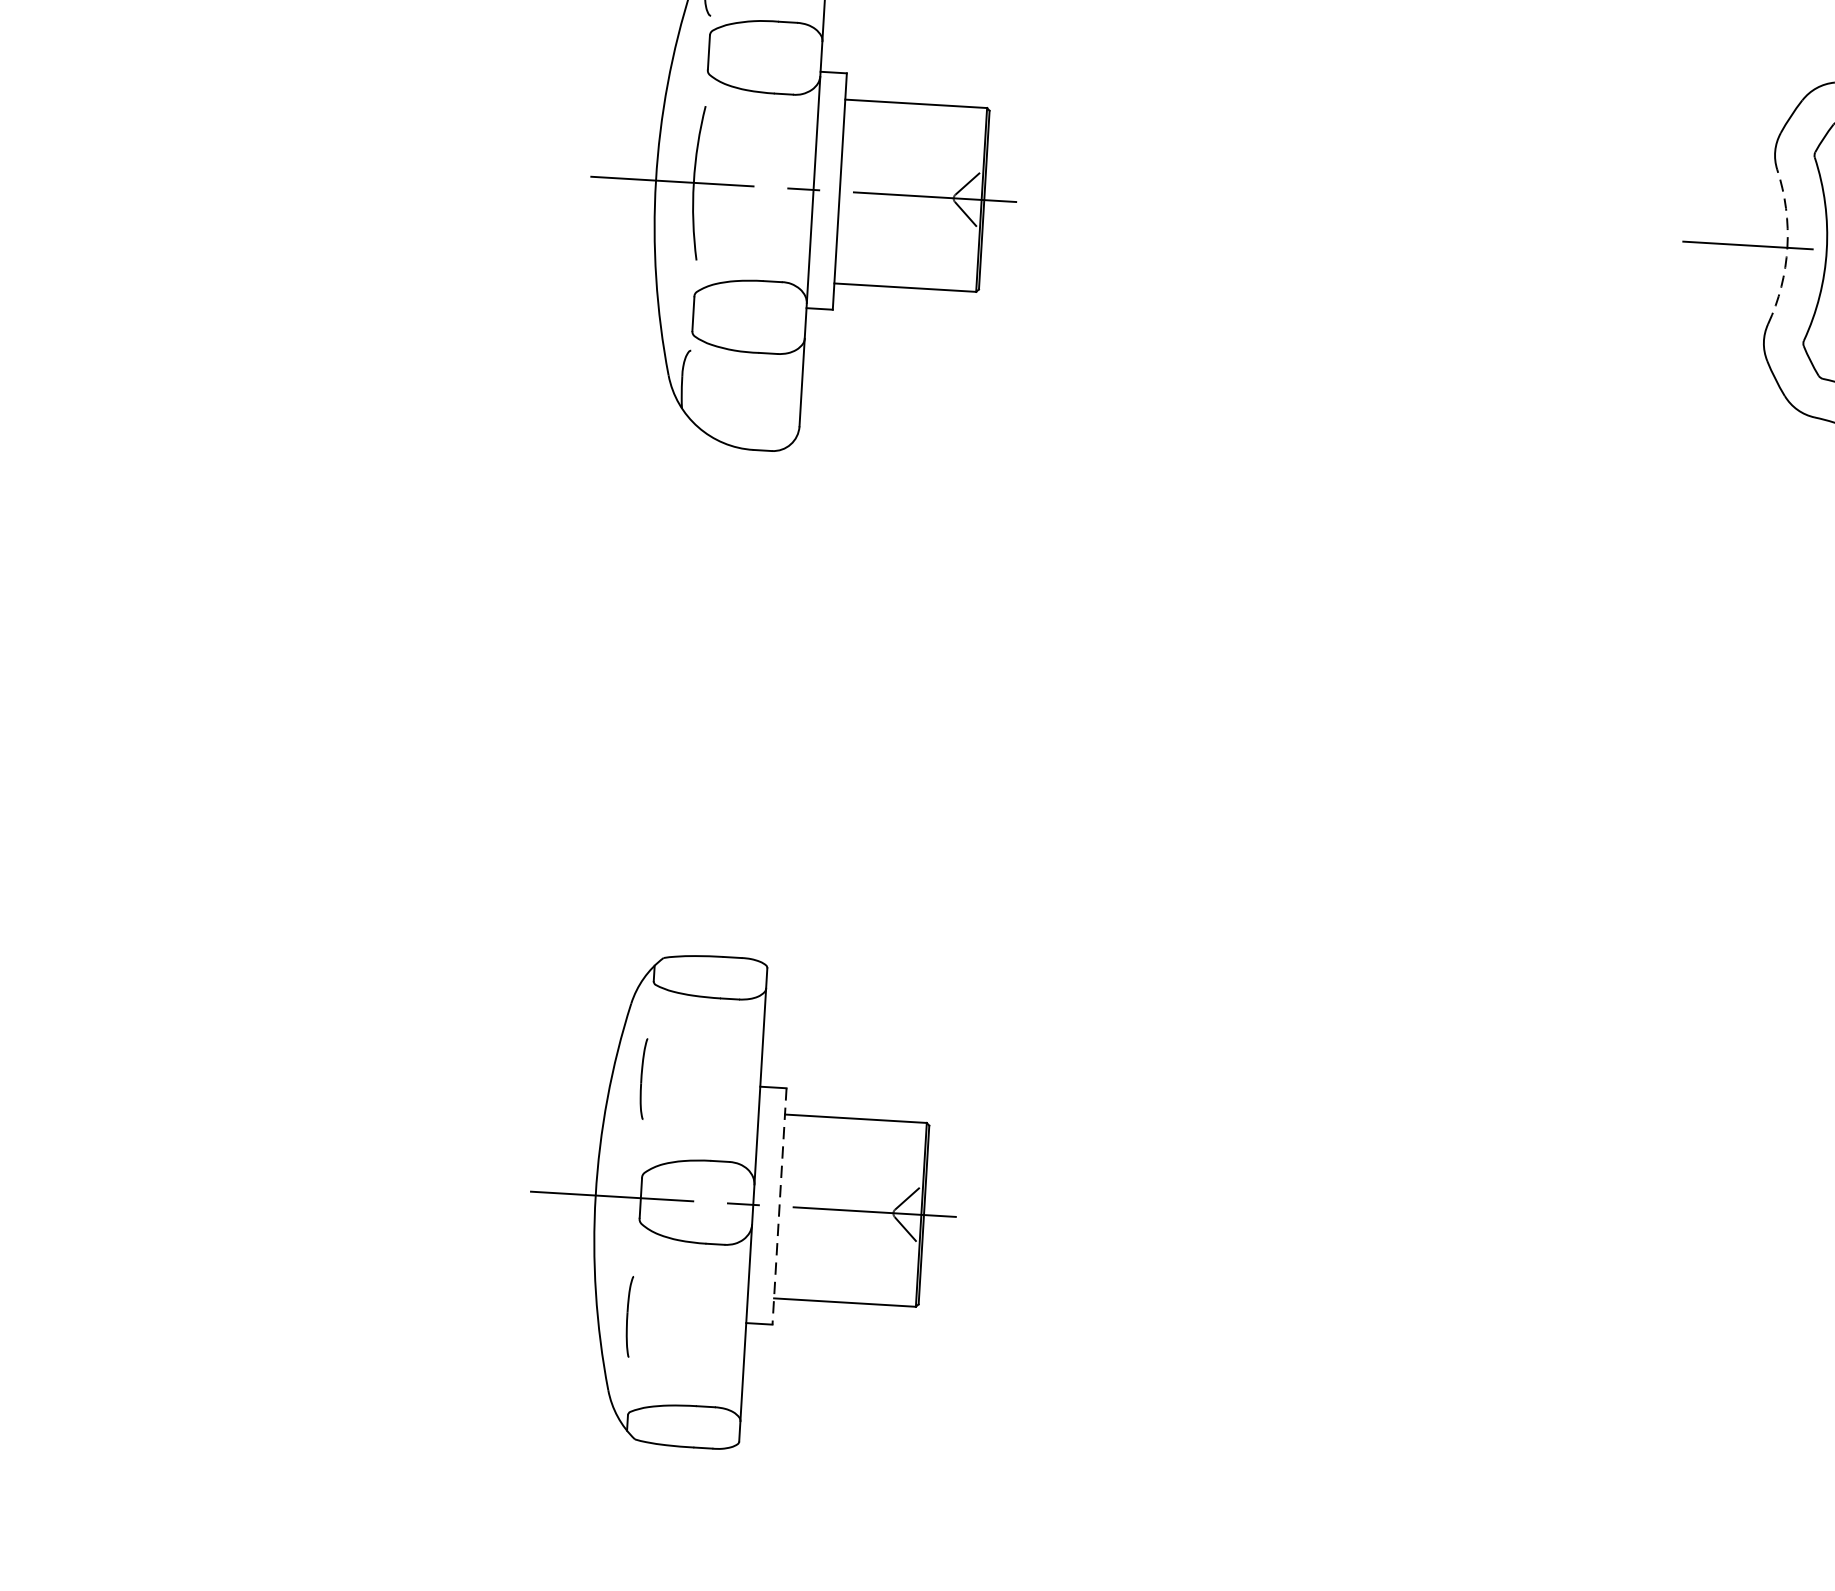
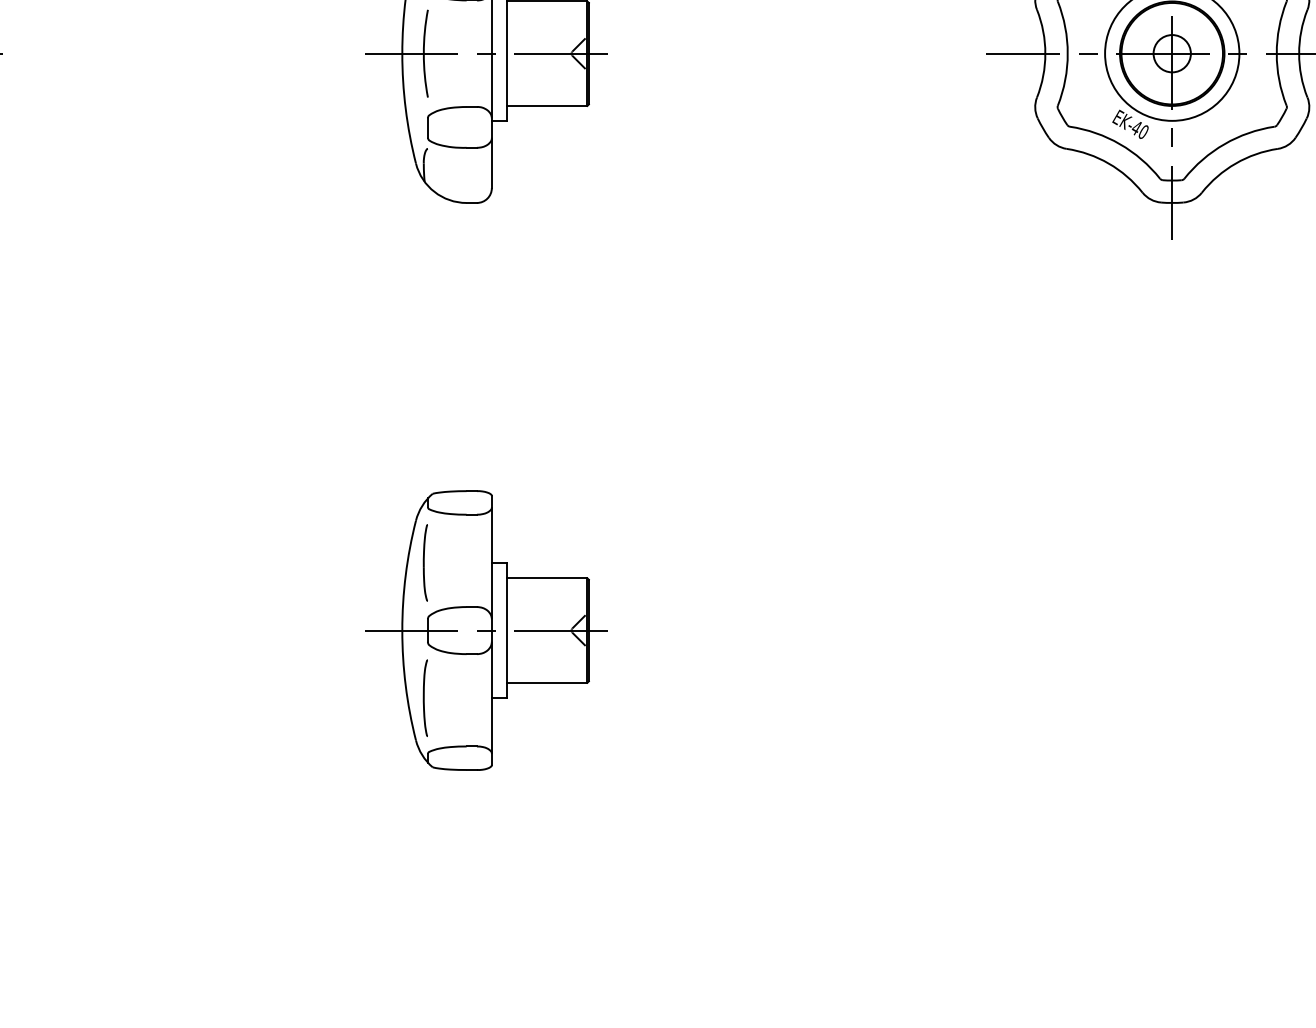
arc: (1787, 247) -> (1045, 53), dashed -> solid
part: (641, 1078) -> (424, 562), size x1.67
line: (778, 1208) -> (506, 631), dashed -> solid
part: (627, 1315) -> (424, 697), size x1.67

